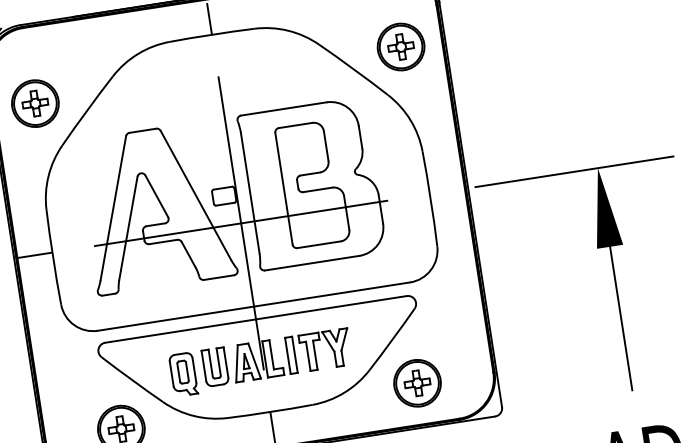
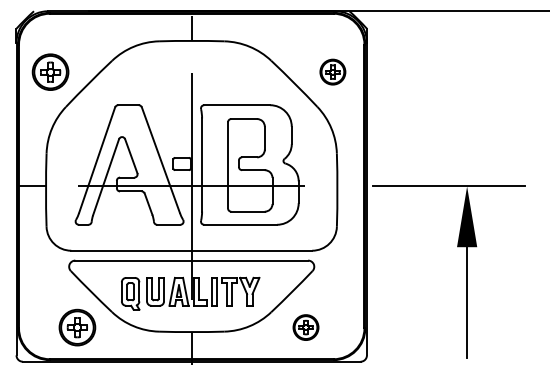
part: (400, 46) -> (332, 71), size x0.7
part: (416, 383) -> (305, 327), size x0.7

